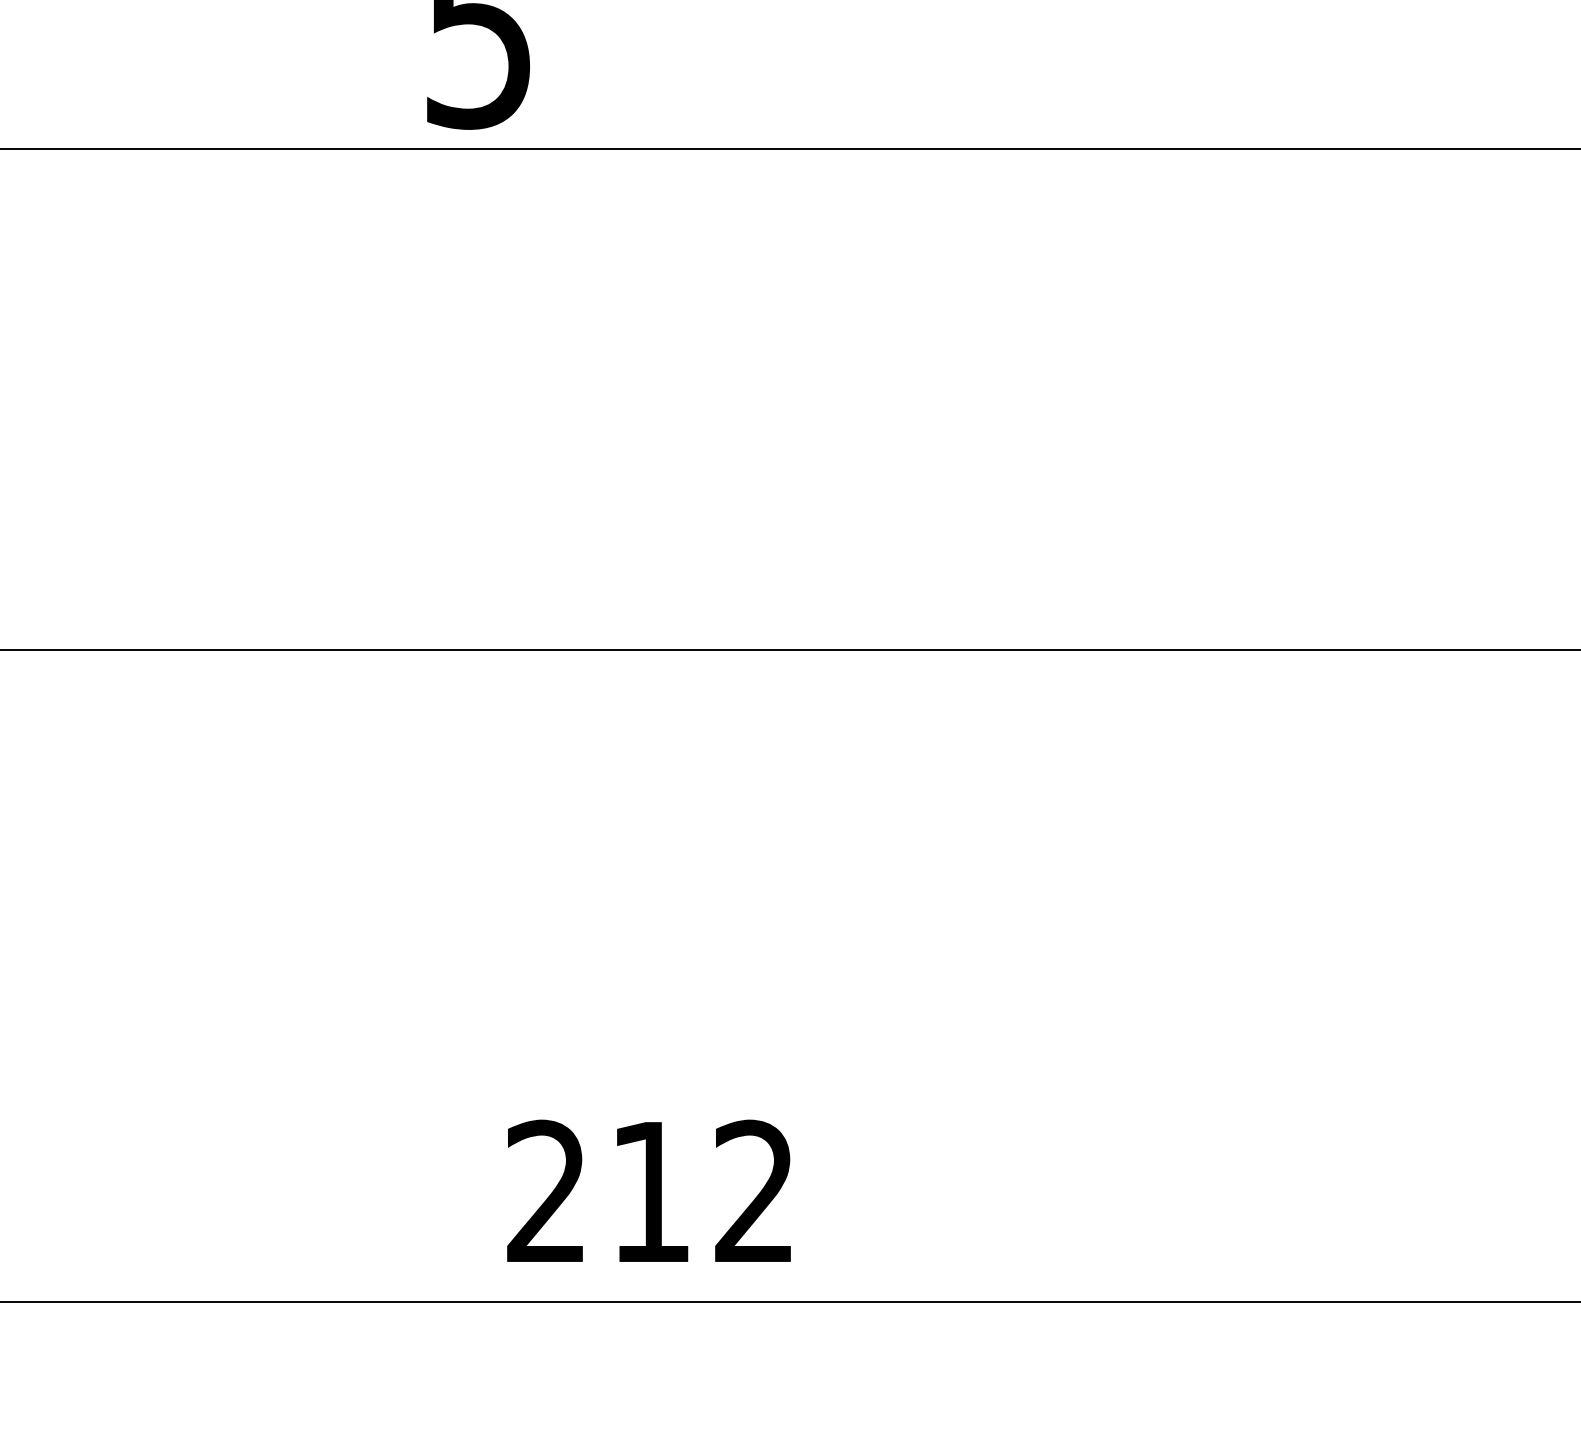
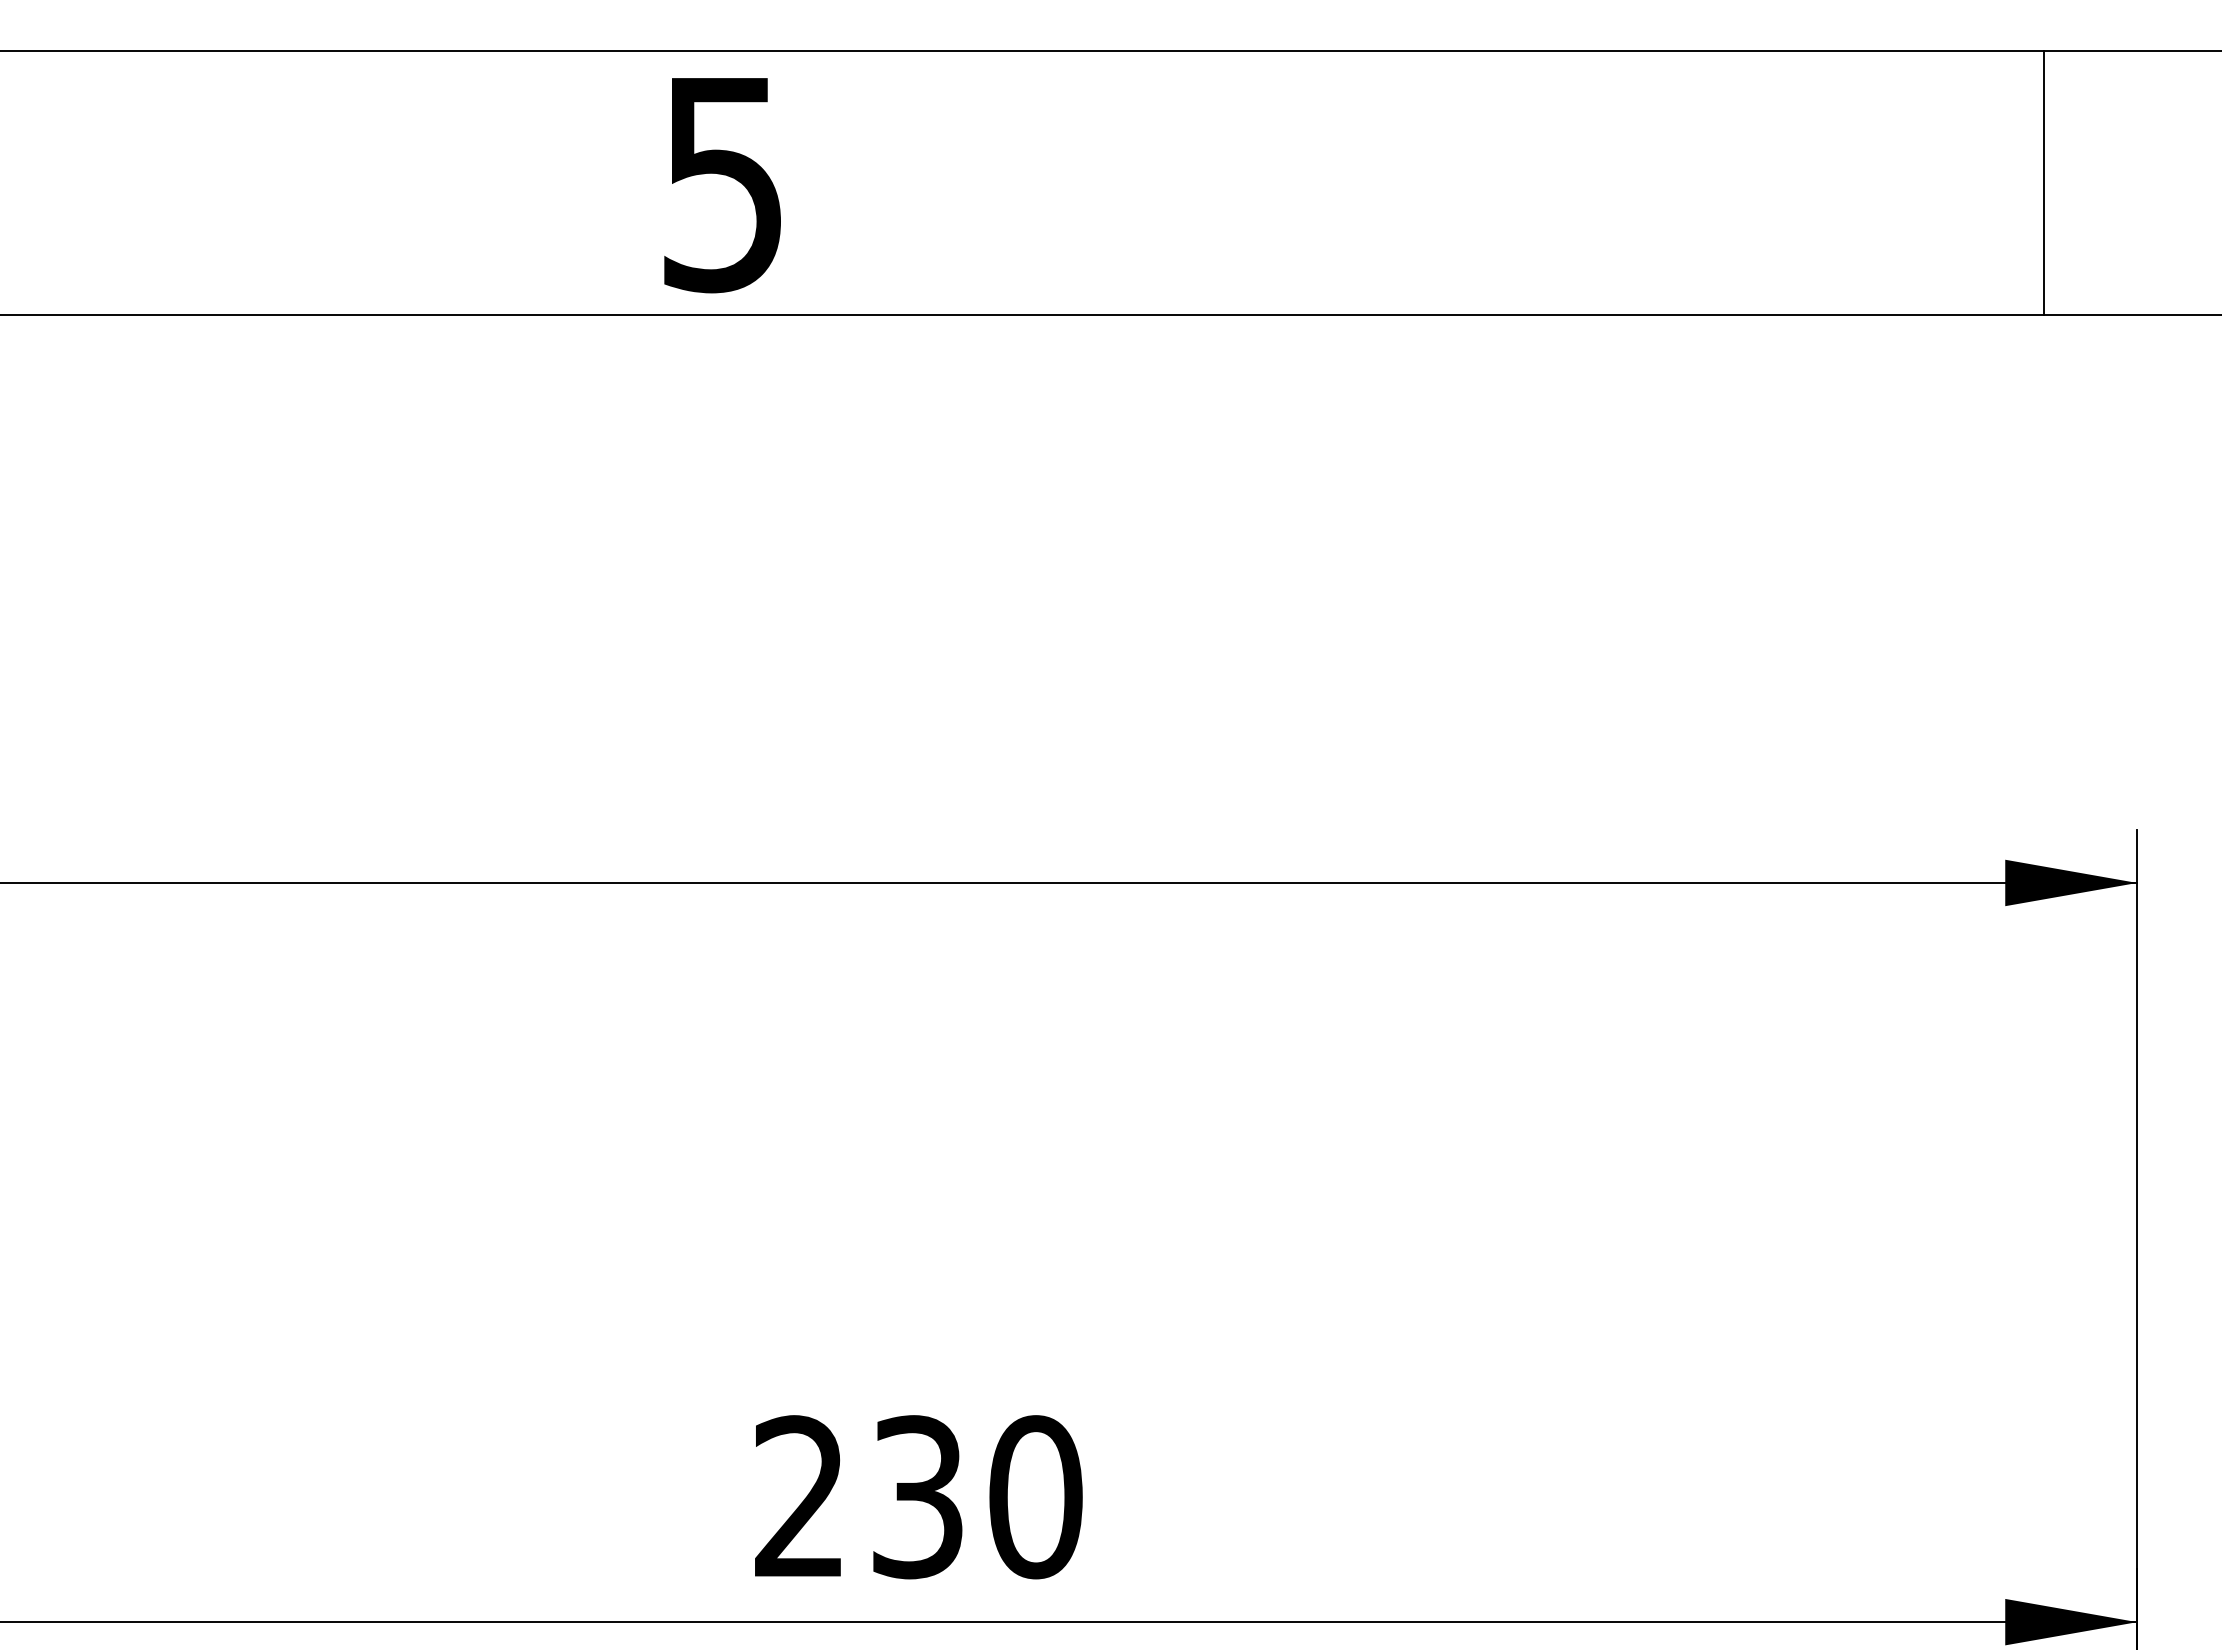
text: (703, 1192) -> (977, 1497), 212 -> 230

